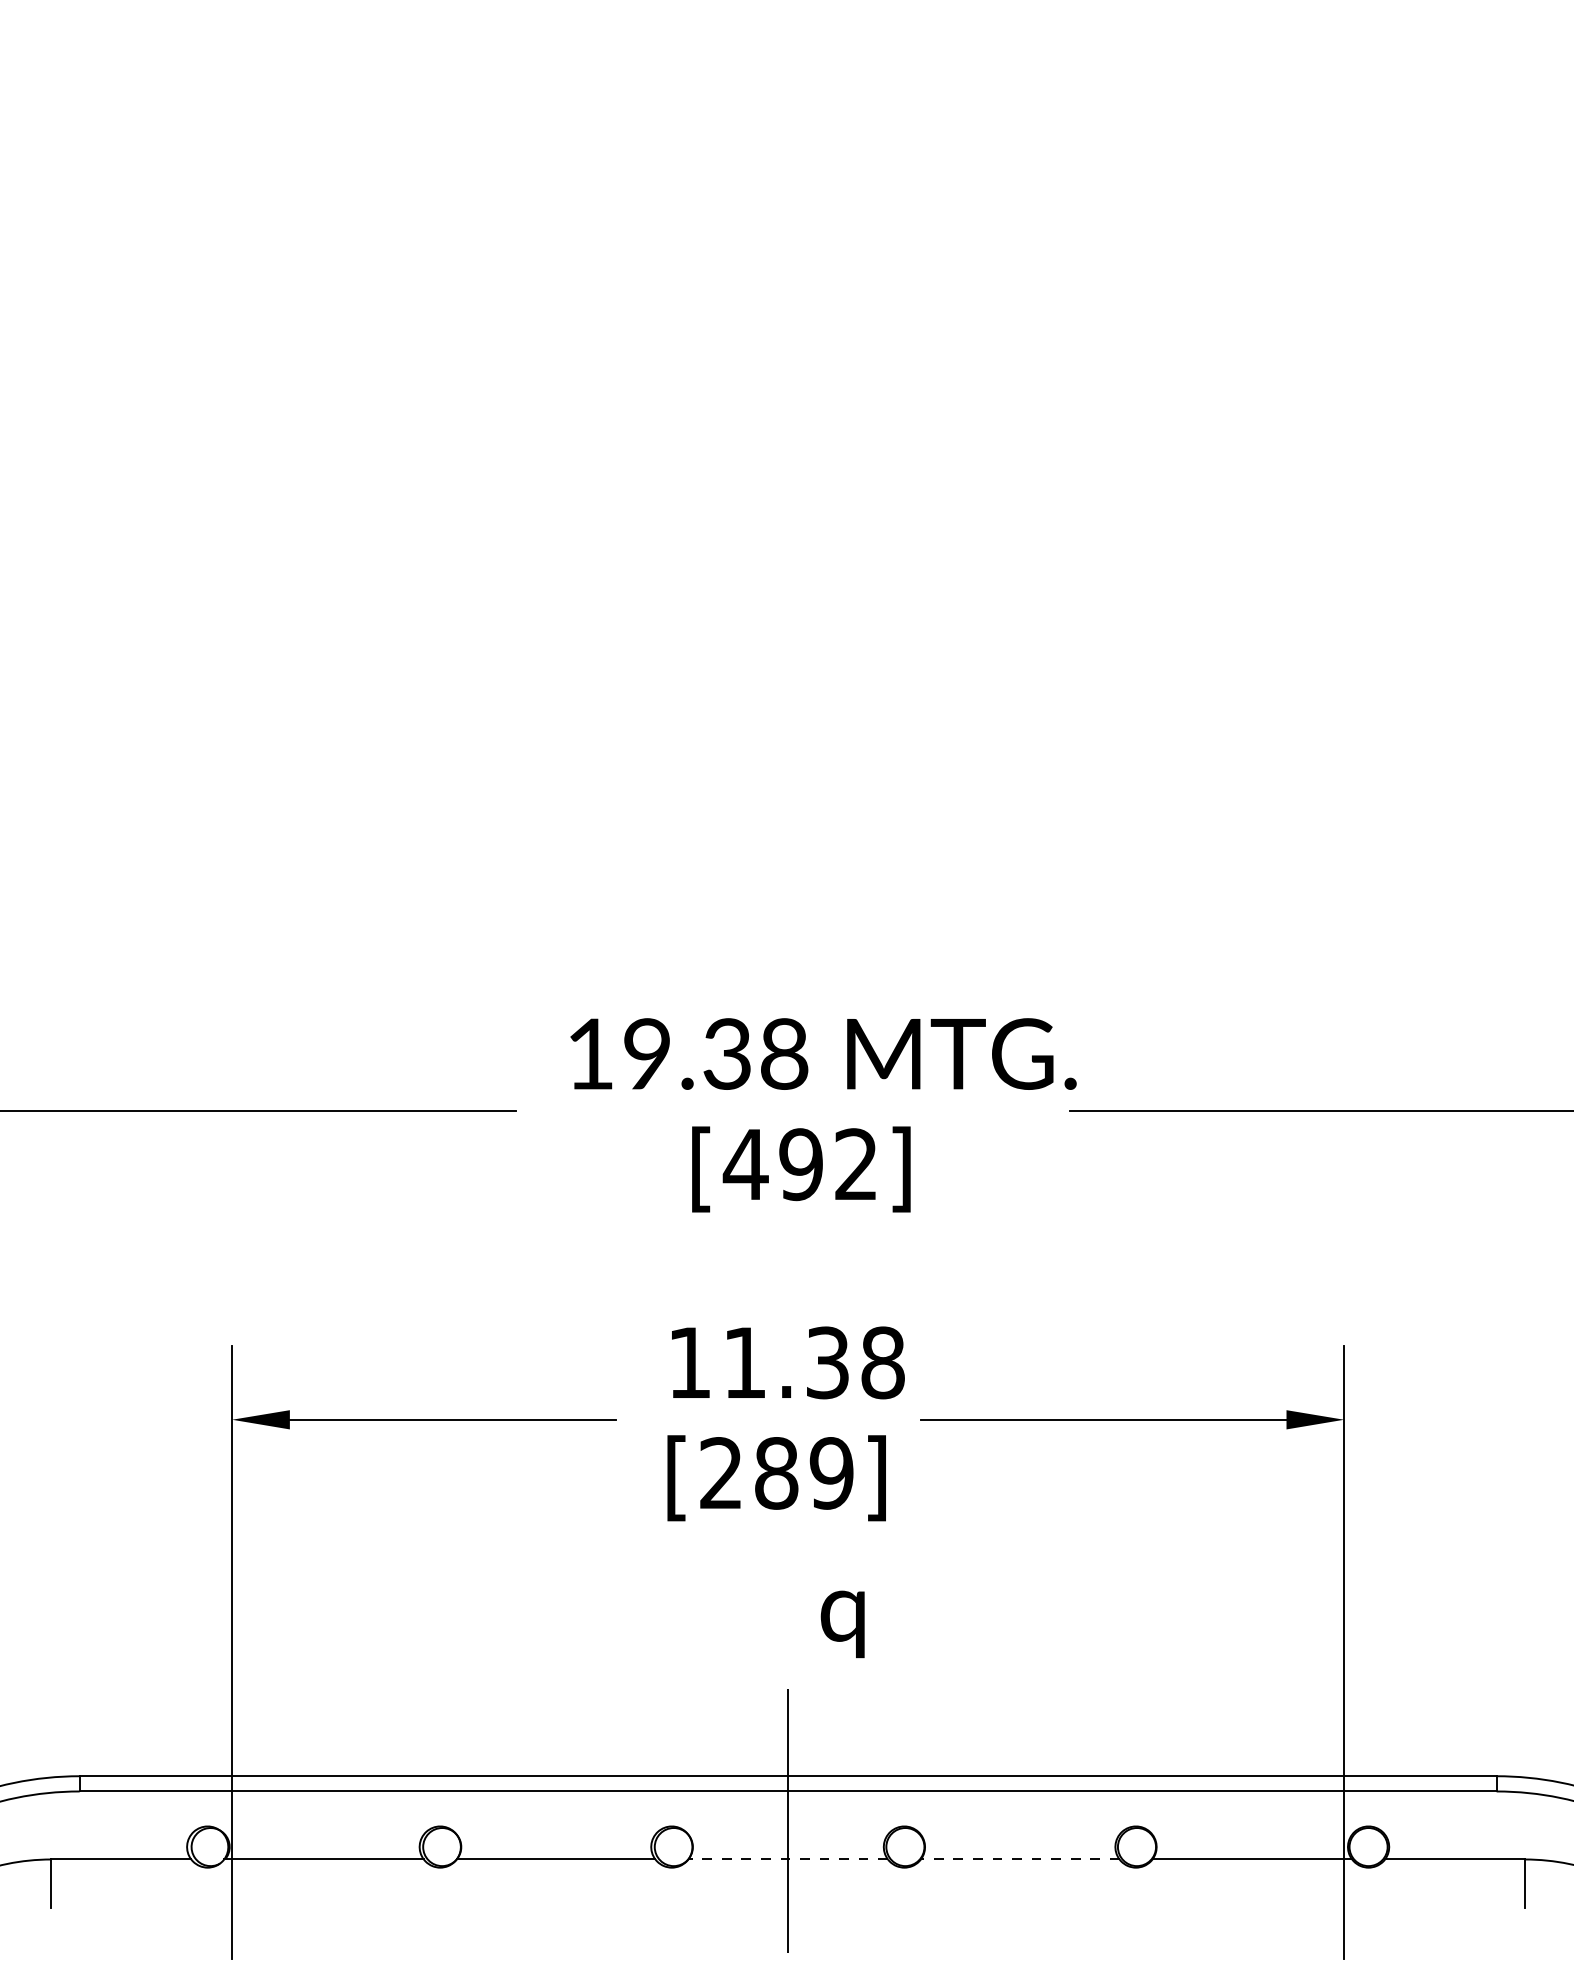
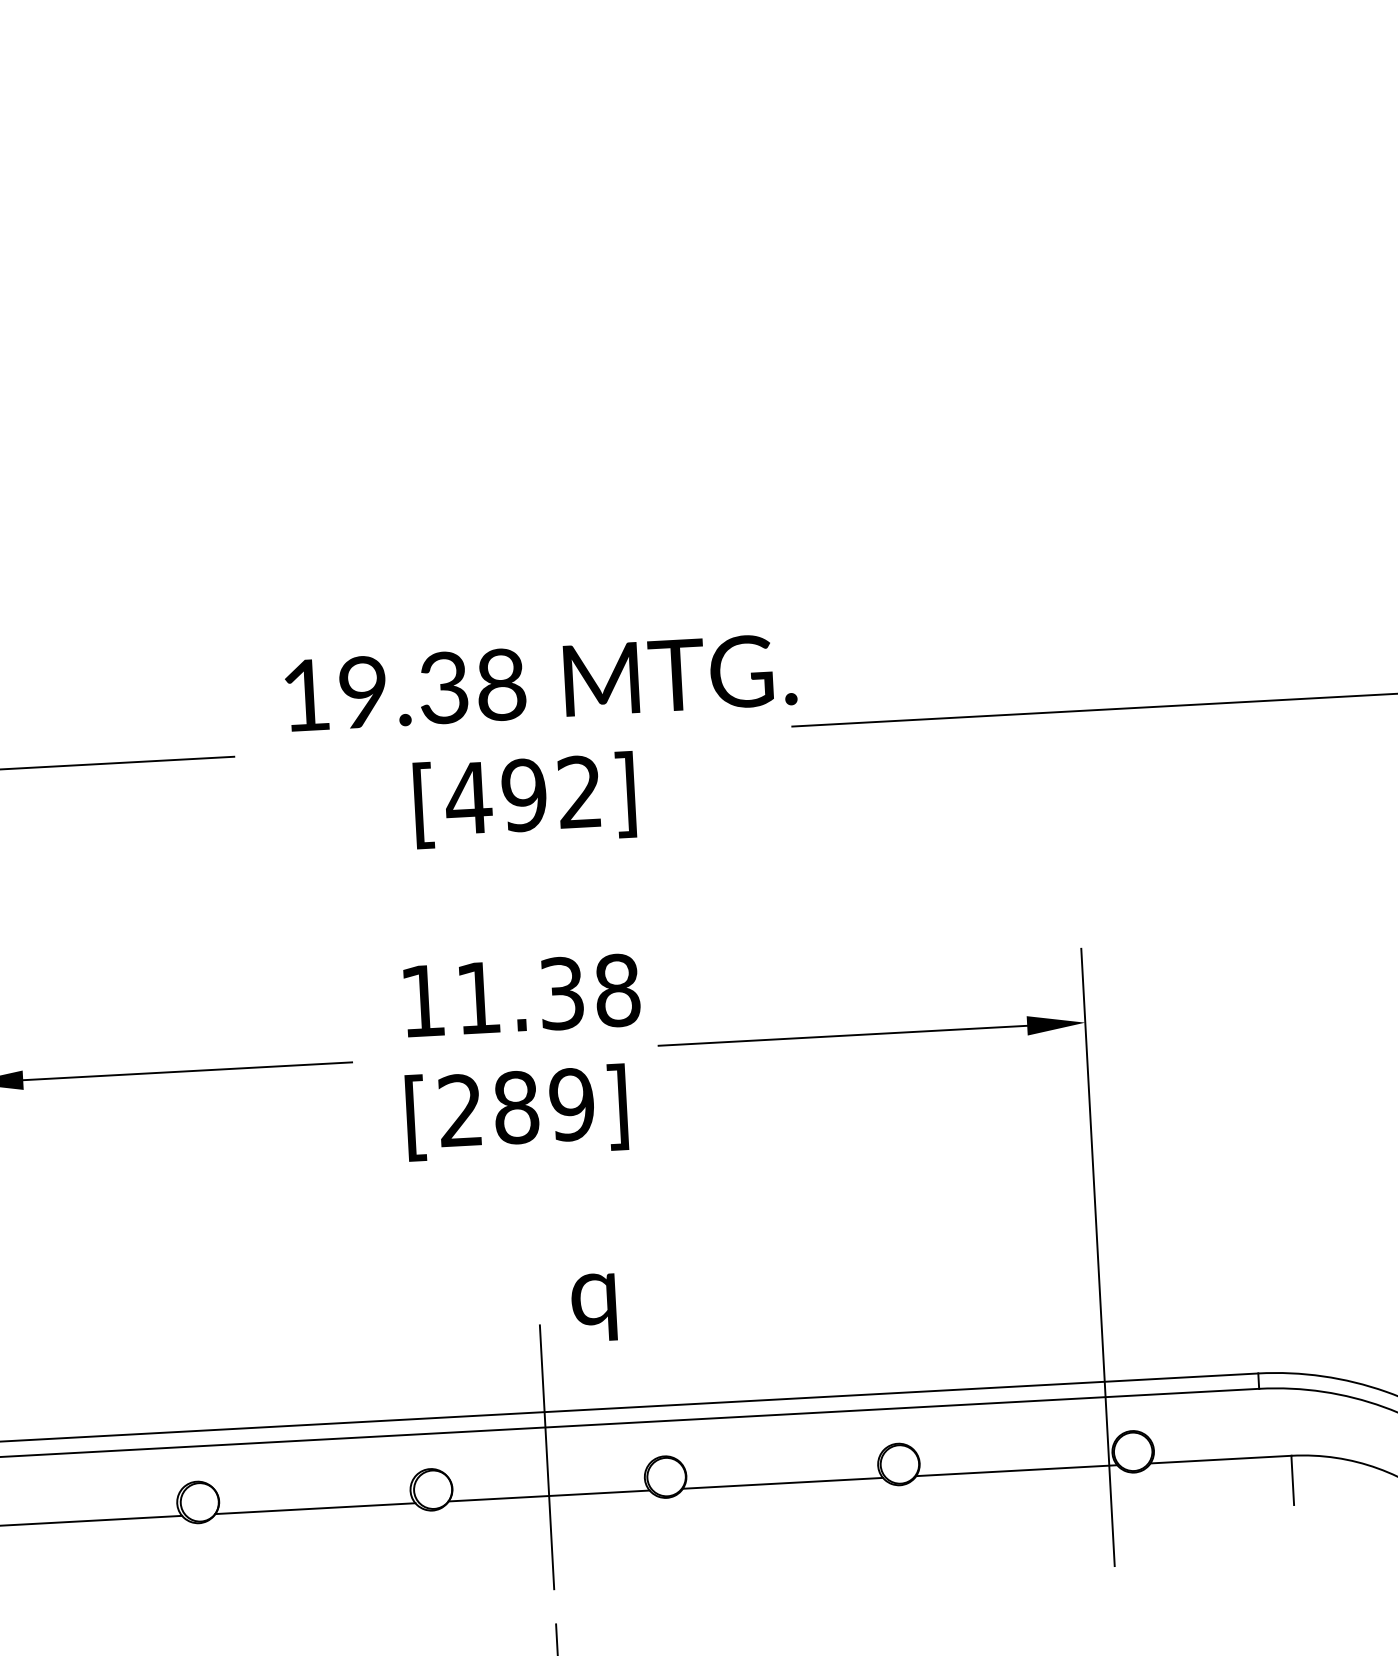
text: (842, 1624) -> (593, 1307), moved
line: (788, 1859) -> (549, 1495), dashed -> solid
line: (1019, 1859) -> (782, 1483), dashed -> solid

